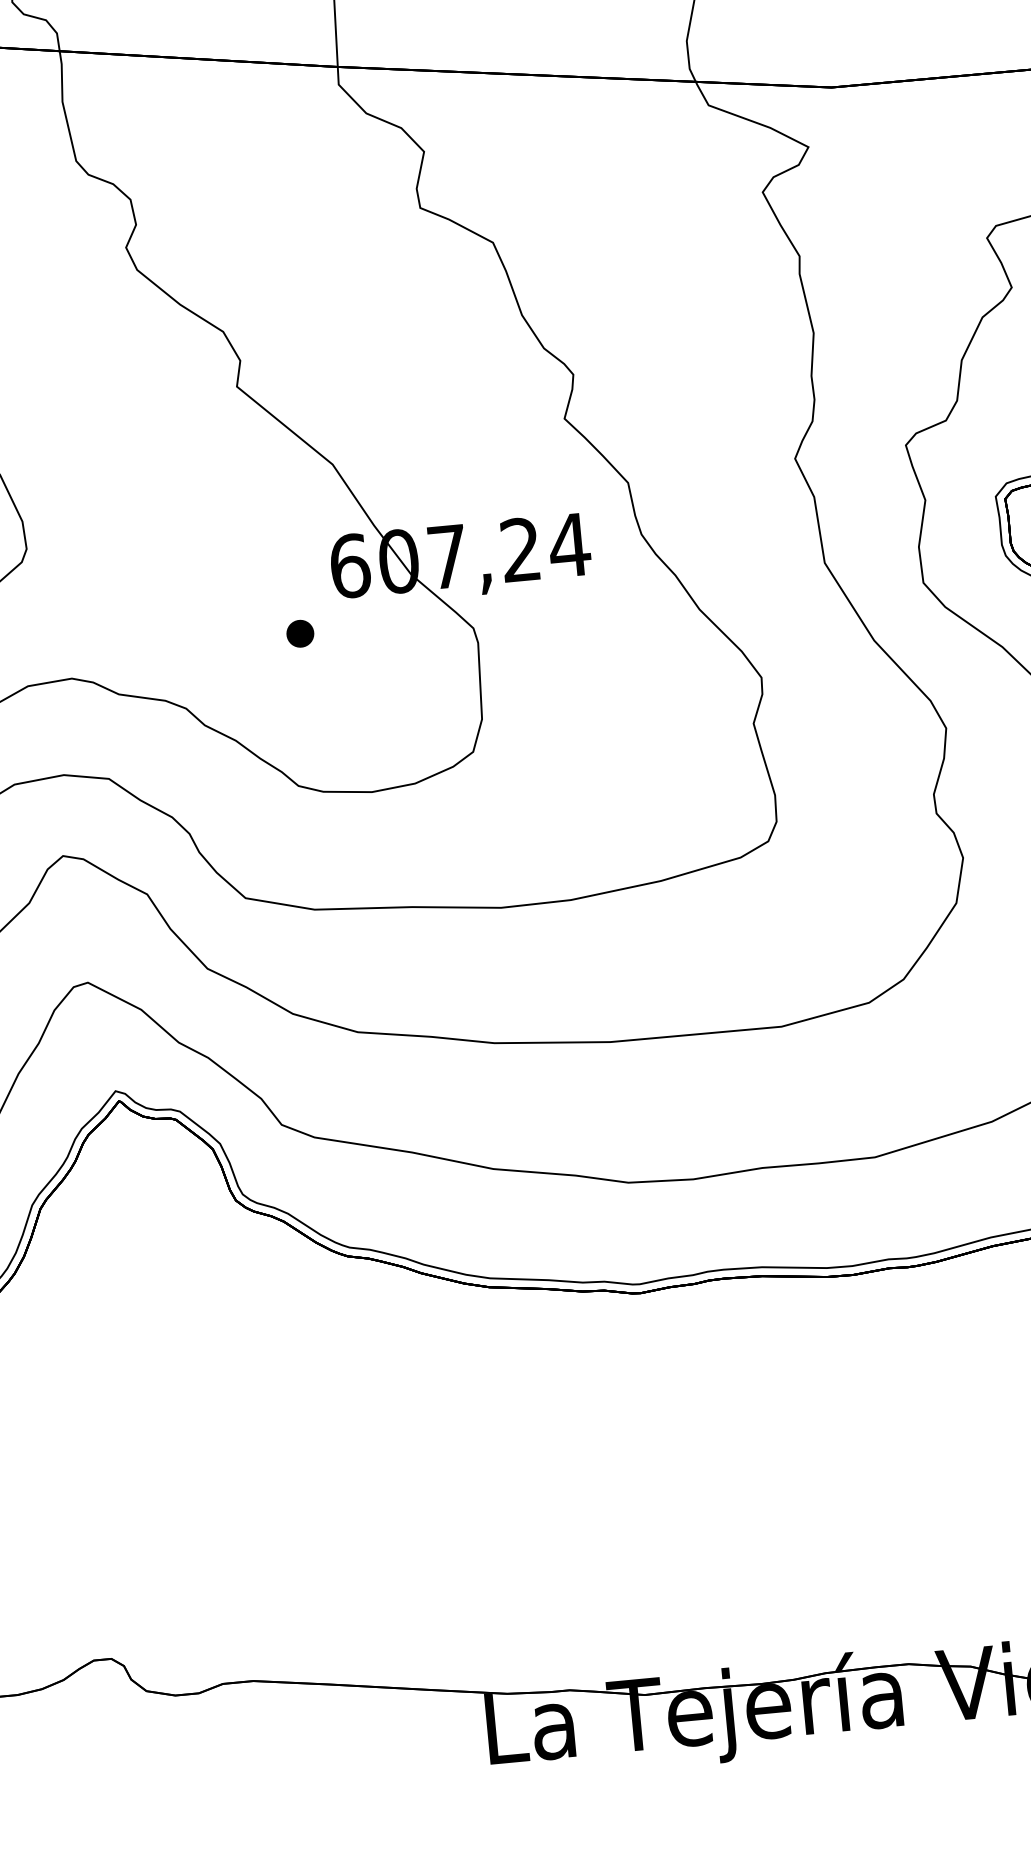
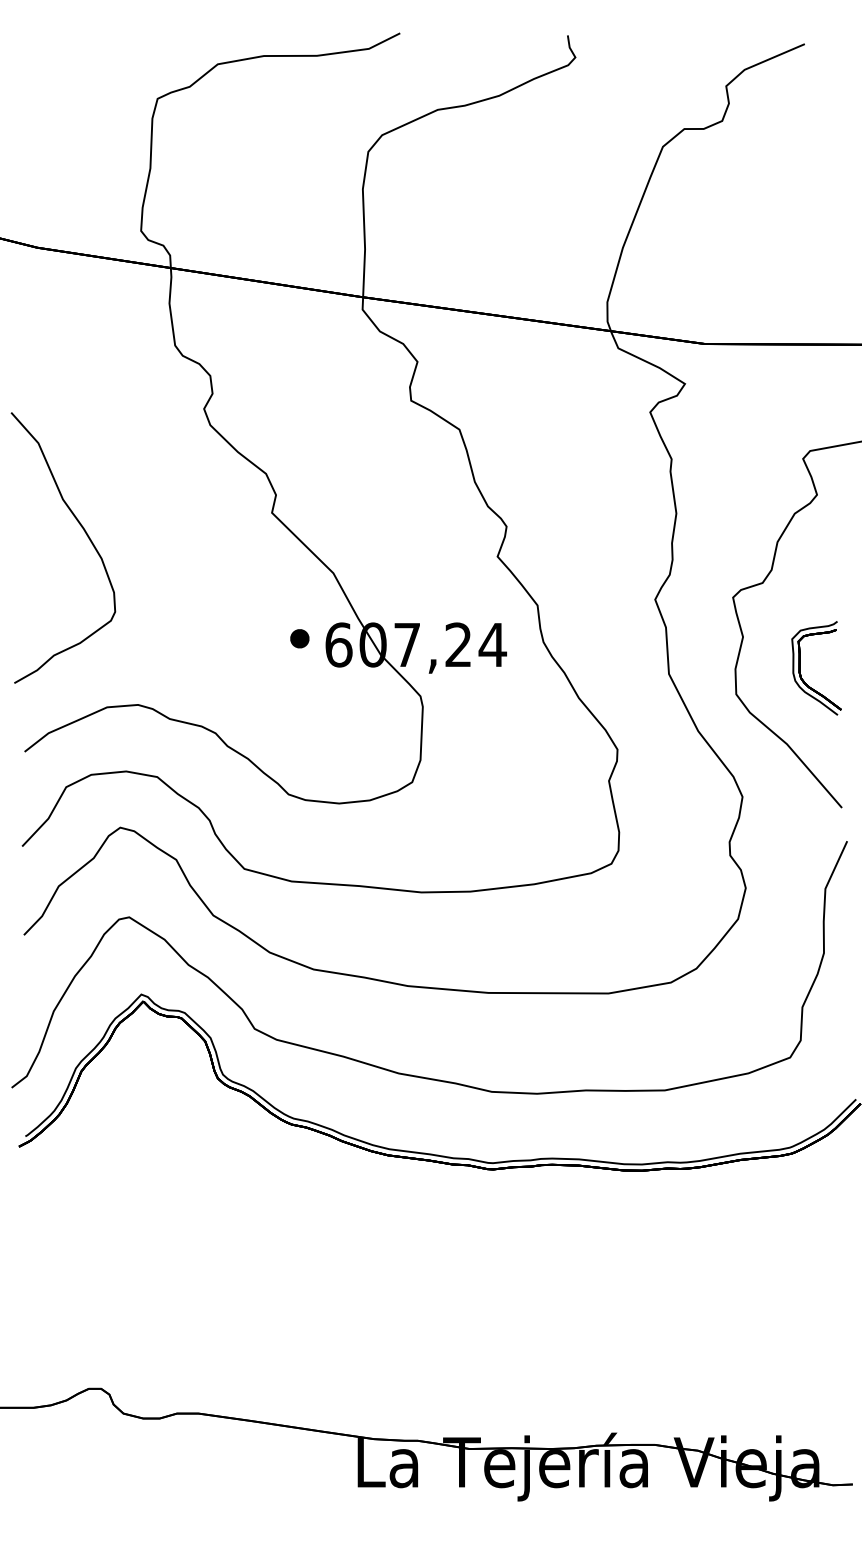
part: (299, 633) -> (299, 638), moved

